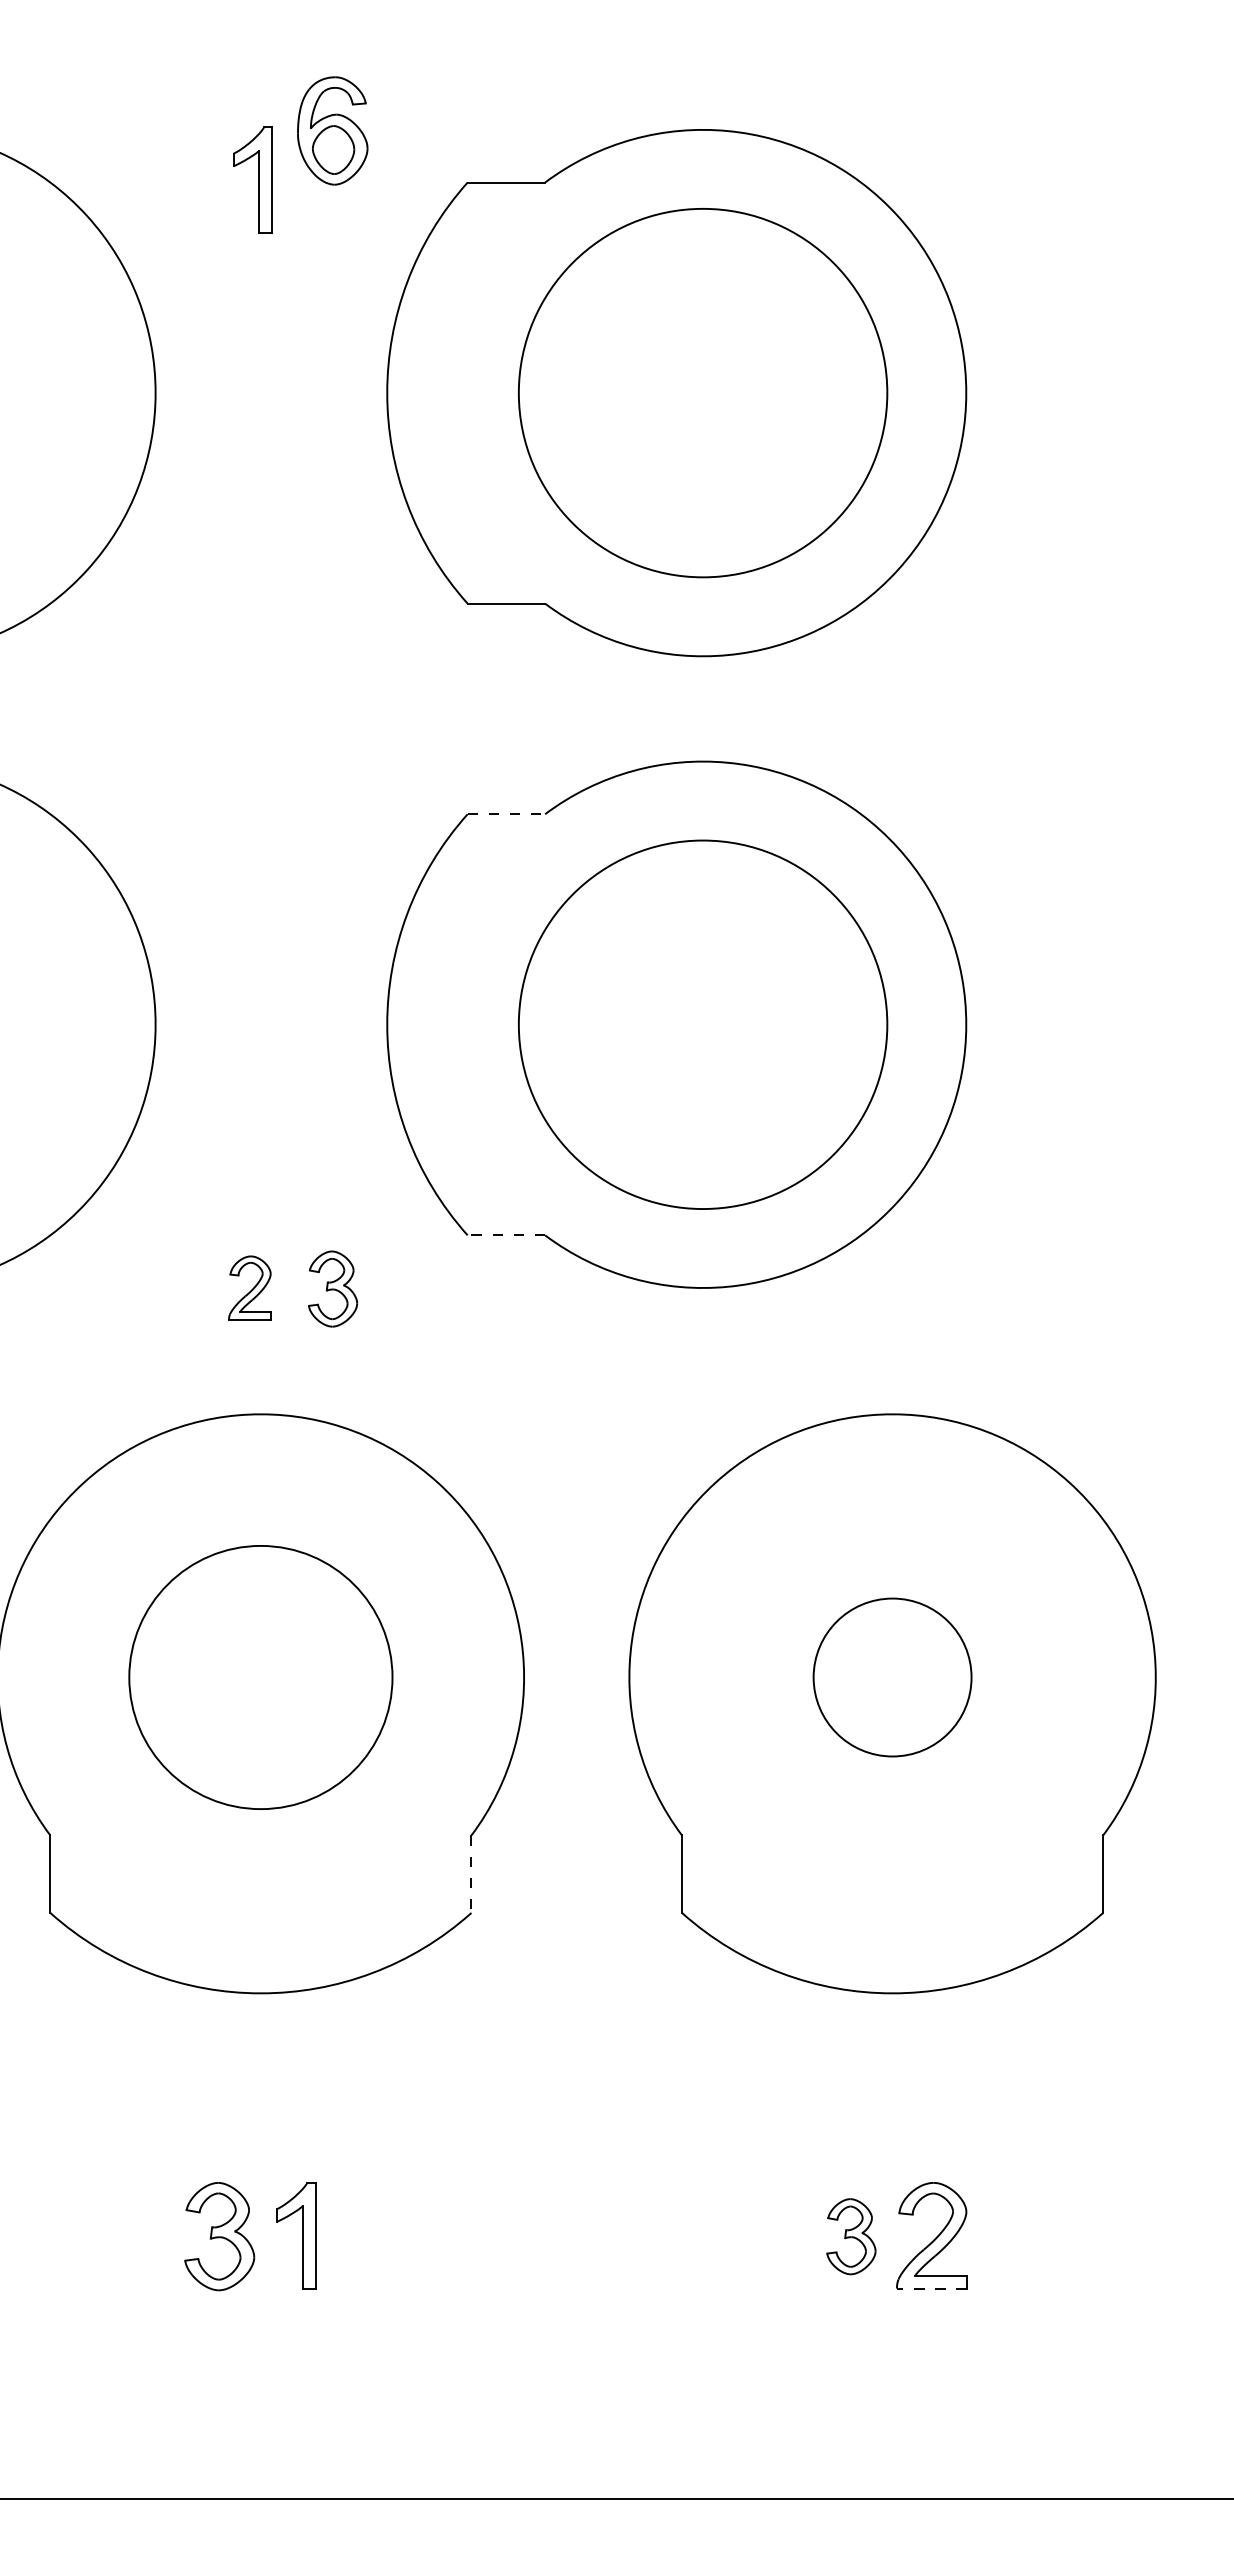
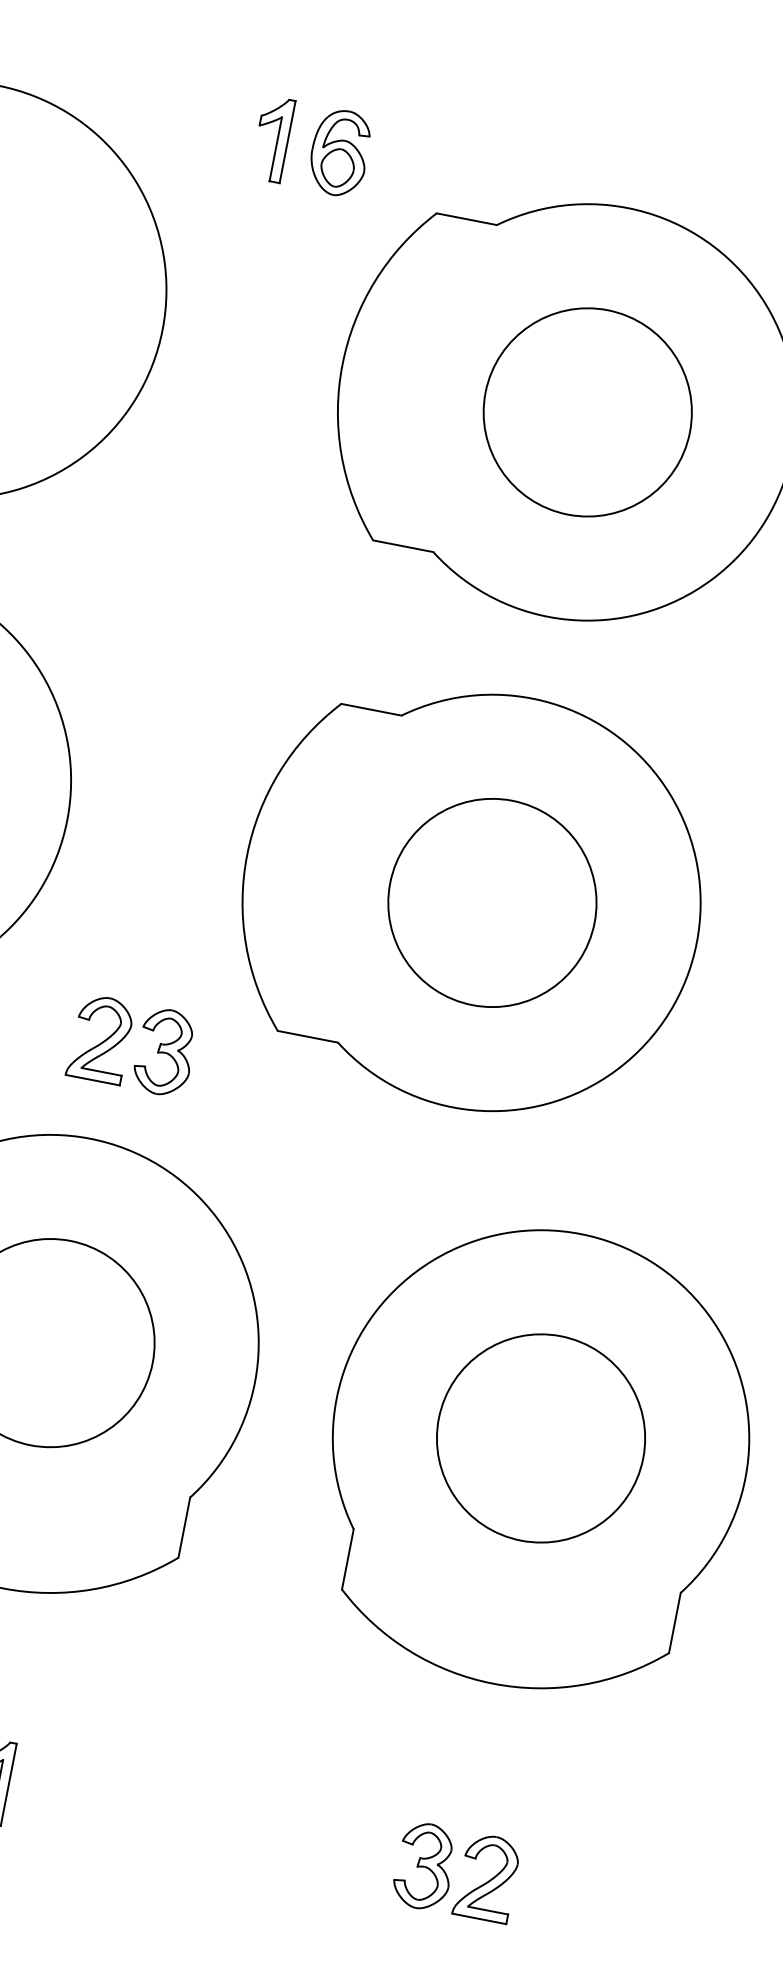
part: (252, 179) -> (272, 138), moved
circle: (702, 392) -> (587, 411), size x0.71
line: (506, 814) -> (371, 709), dashed -> solid
circle: (702, 1024) -> (492, 902), size x0.71
line: (506, 1235) -> (307, 1036), dashed -> solid
part: (249, 1287) -> (100, 1038), size x1.67
part: (332, 1288) -> (164, 1051), size x1.43
circle: (892, 1677) -> (540, 1438), size x1.67
line: (471, 1874) -> (184, 1527), dashed -> solid
part: (851, 2236) -> (424, 1866), size x1.43
line: (931, 2288) -> (479, 1918), dashed -> solid

